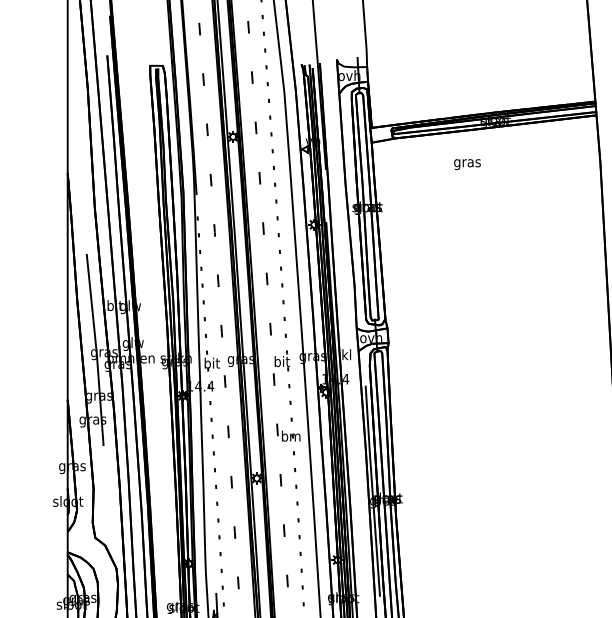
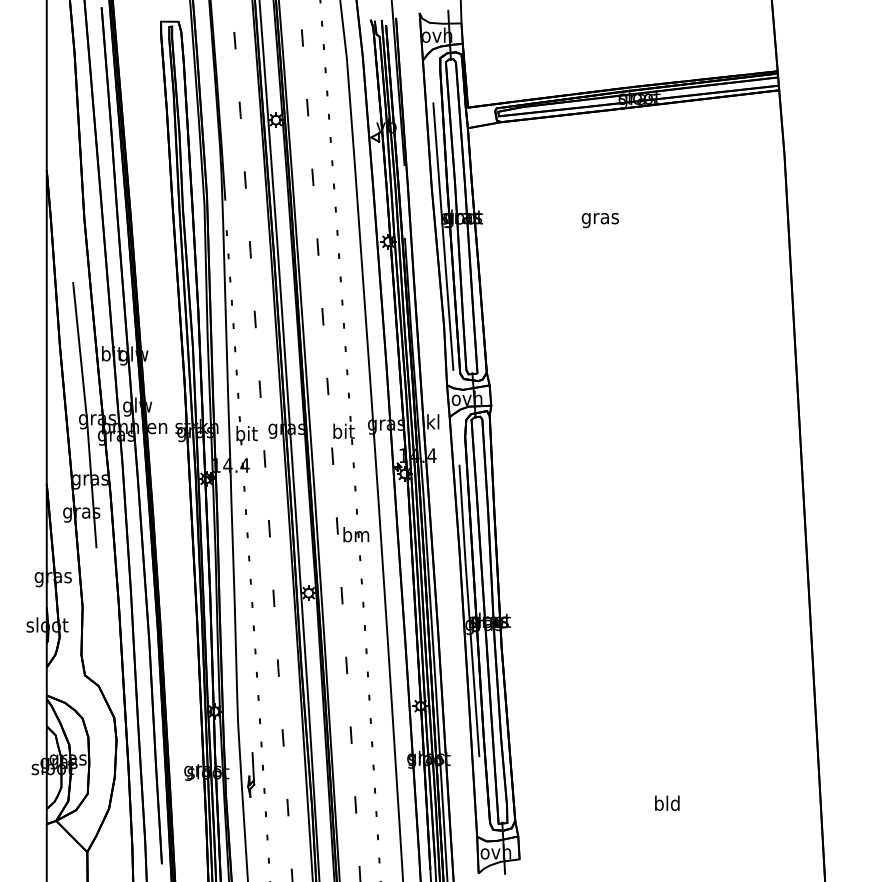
text: (466, 164) -> (599, 220), moved
line: (354, 220) -> (443, 236), added

